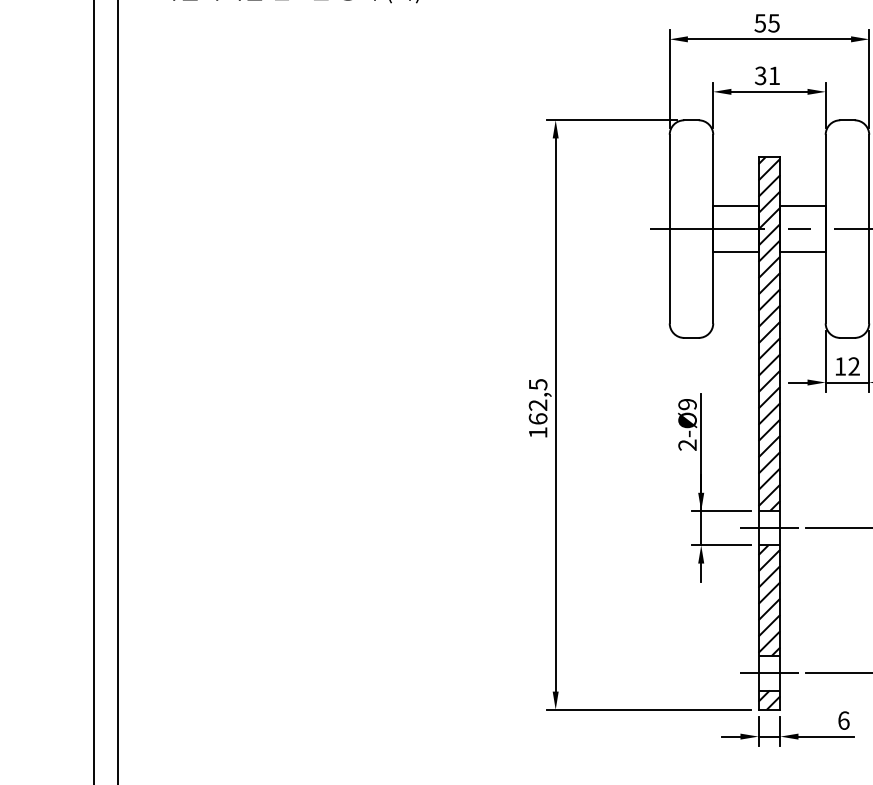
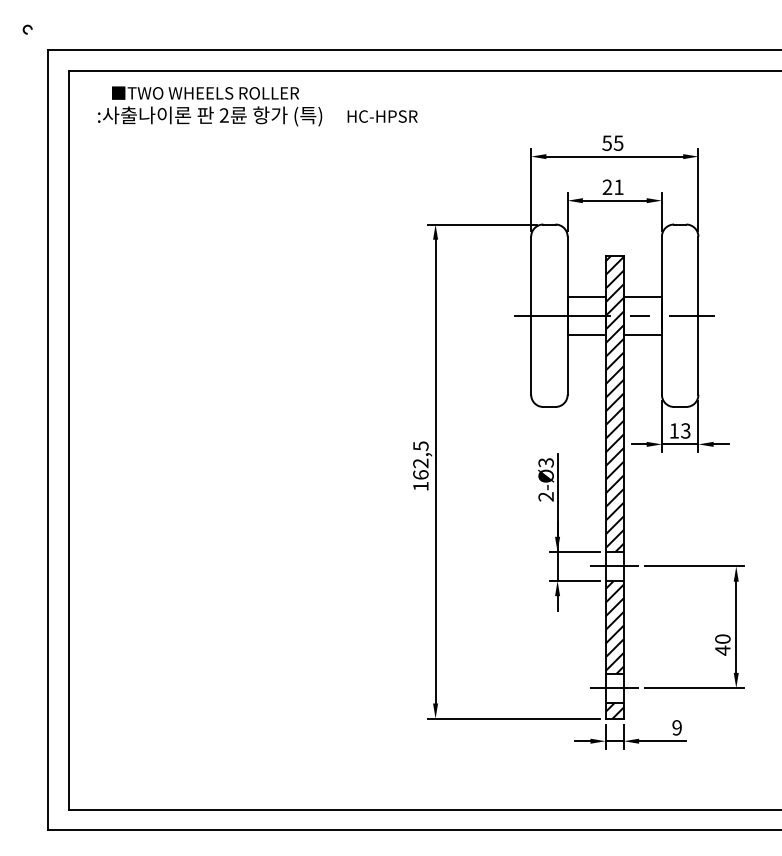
text: (760, 76) -> (607, 187), 31 -> 21
text: (853, 367) -> (685, 431), 12 -> 13
text: (686, 404) -> (545, 462), 2-Ø9 -> 2-Ø3
text: (843, 720) -> (676, 727), 6 -> 9

